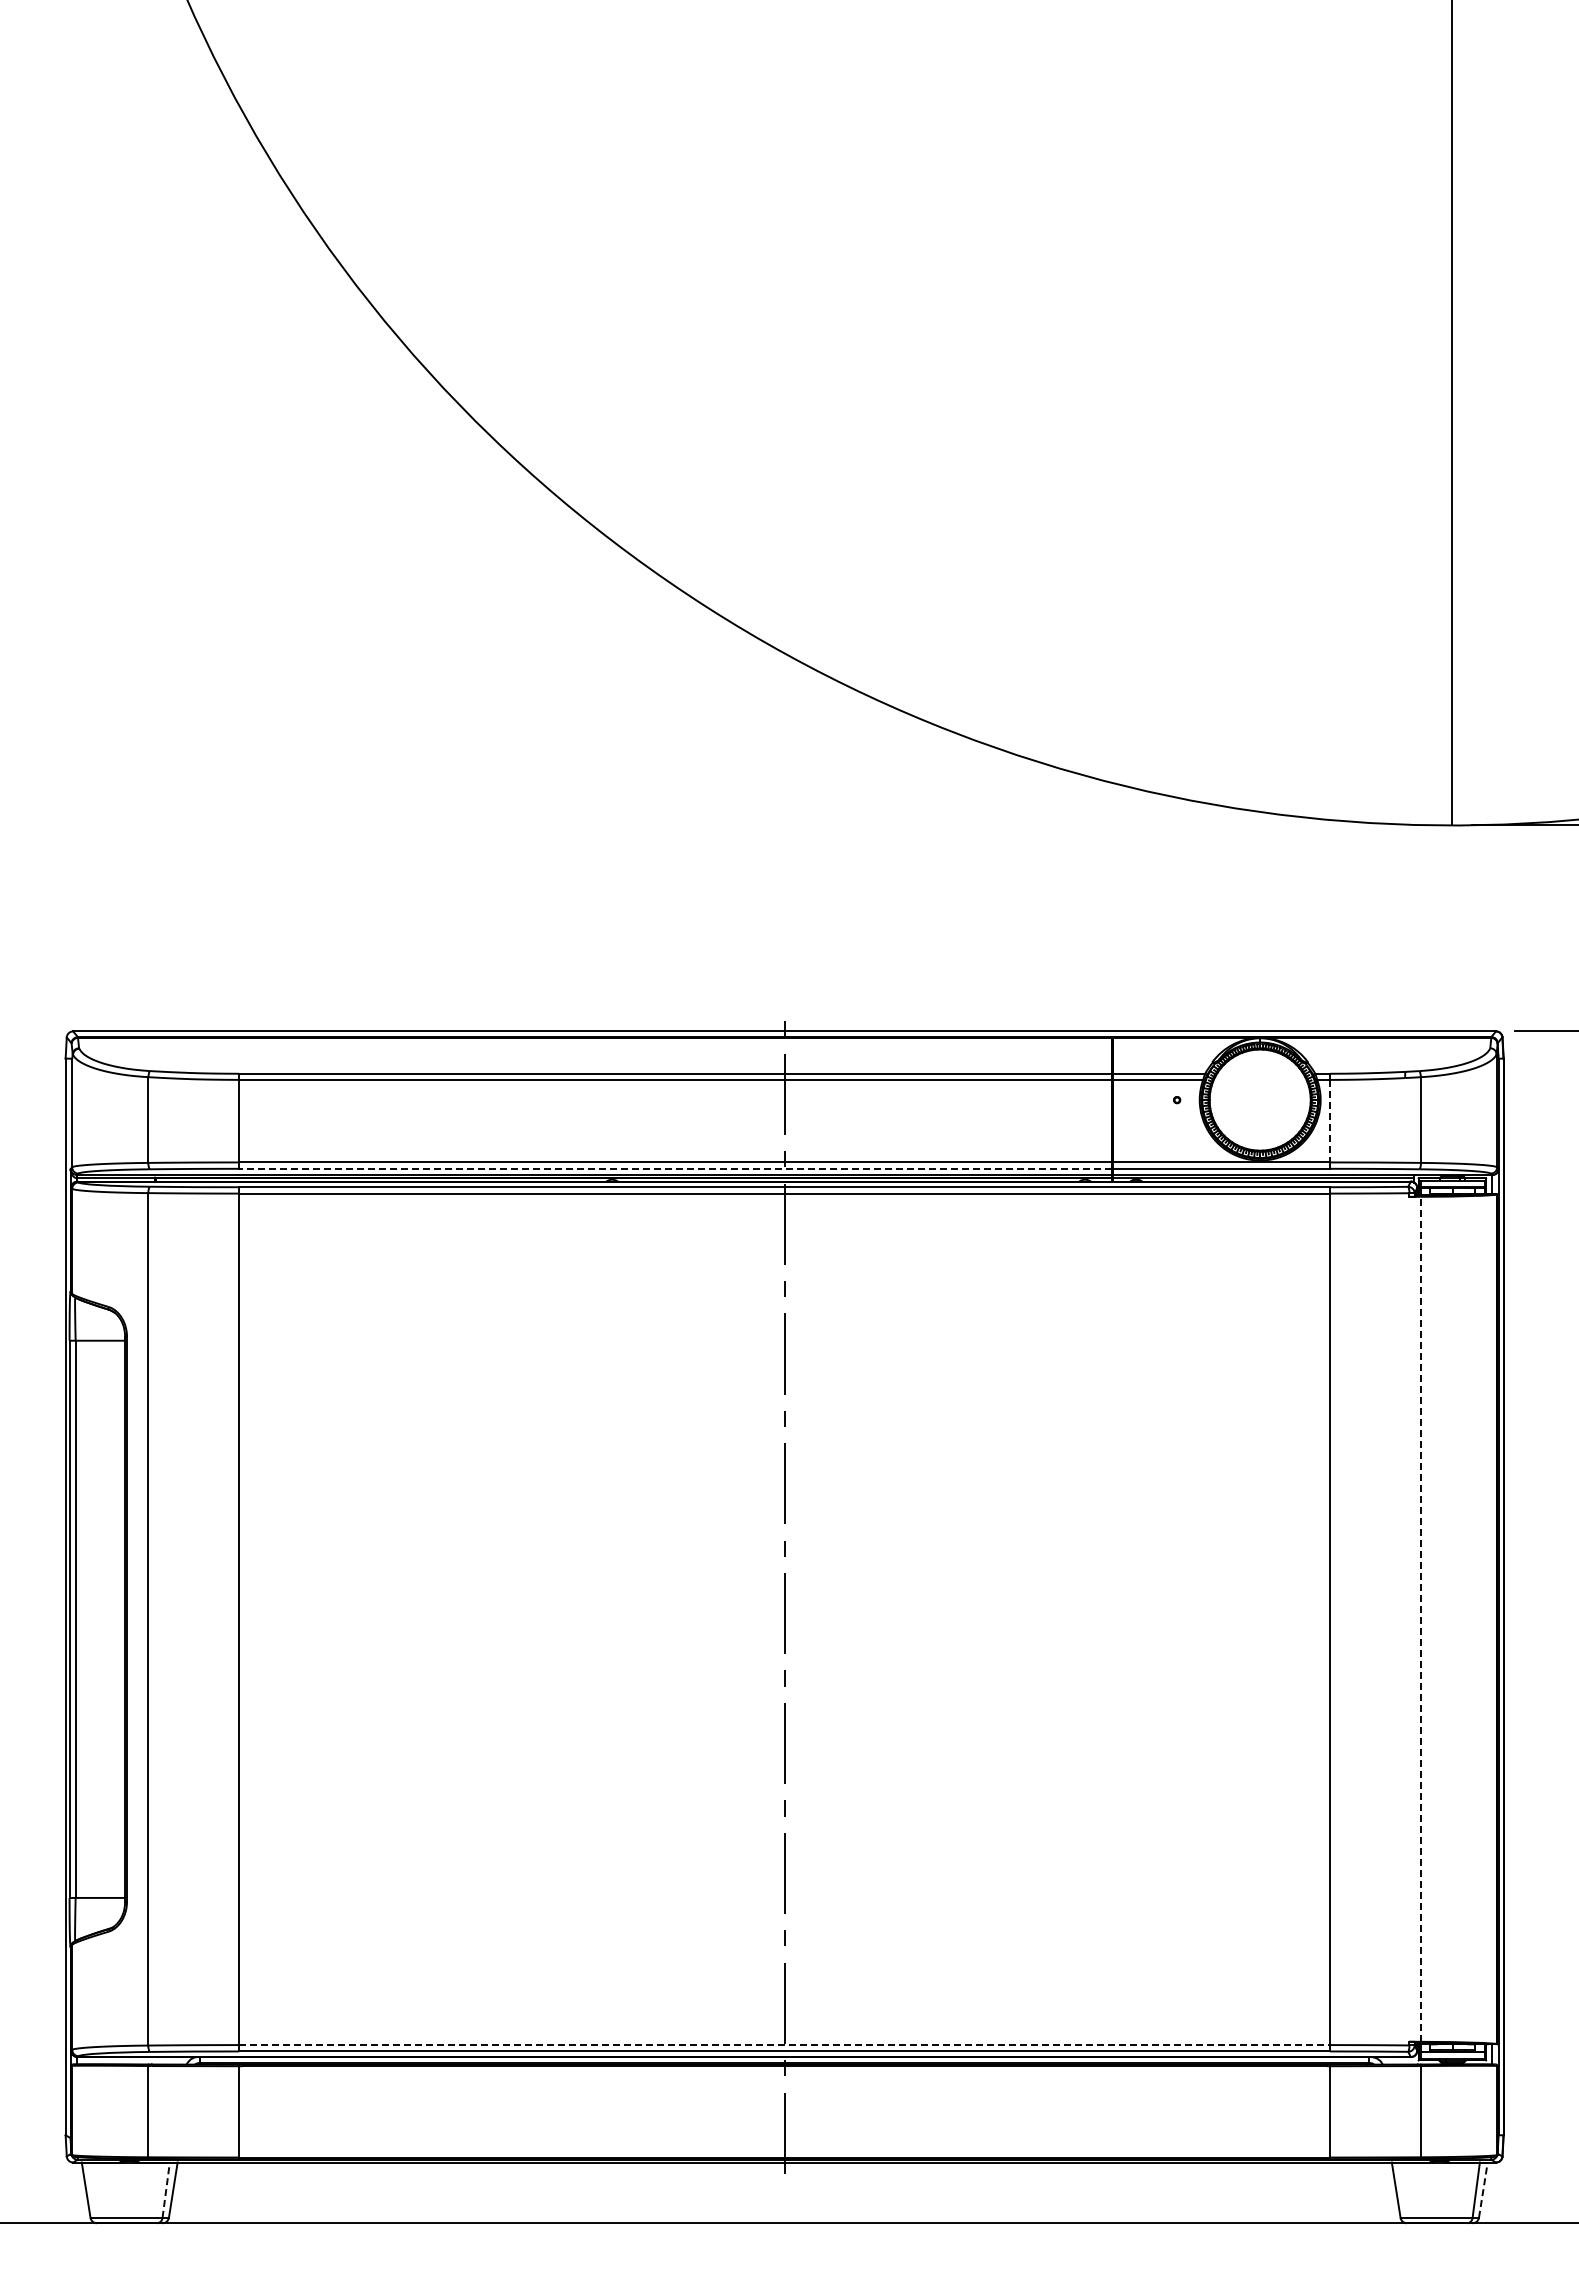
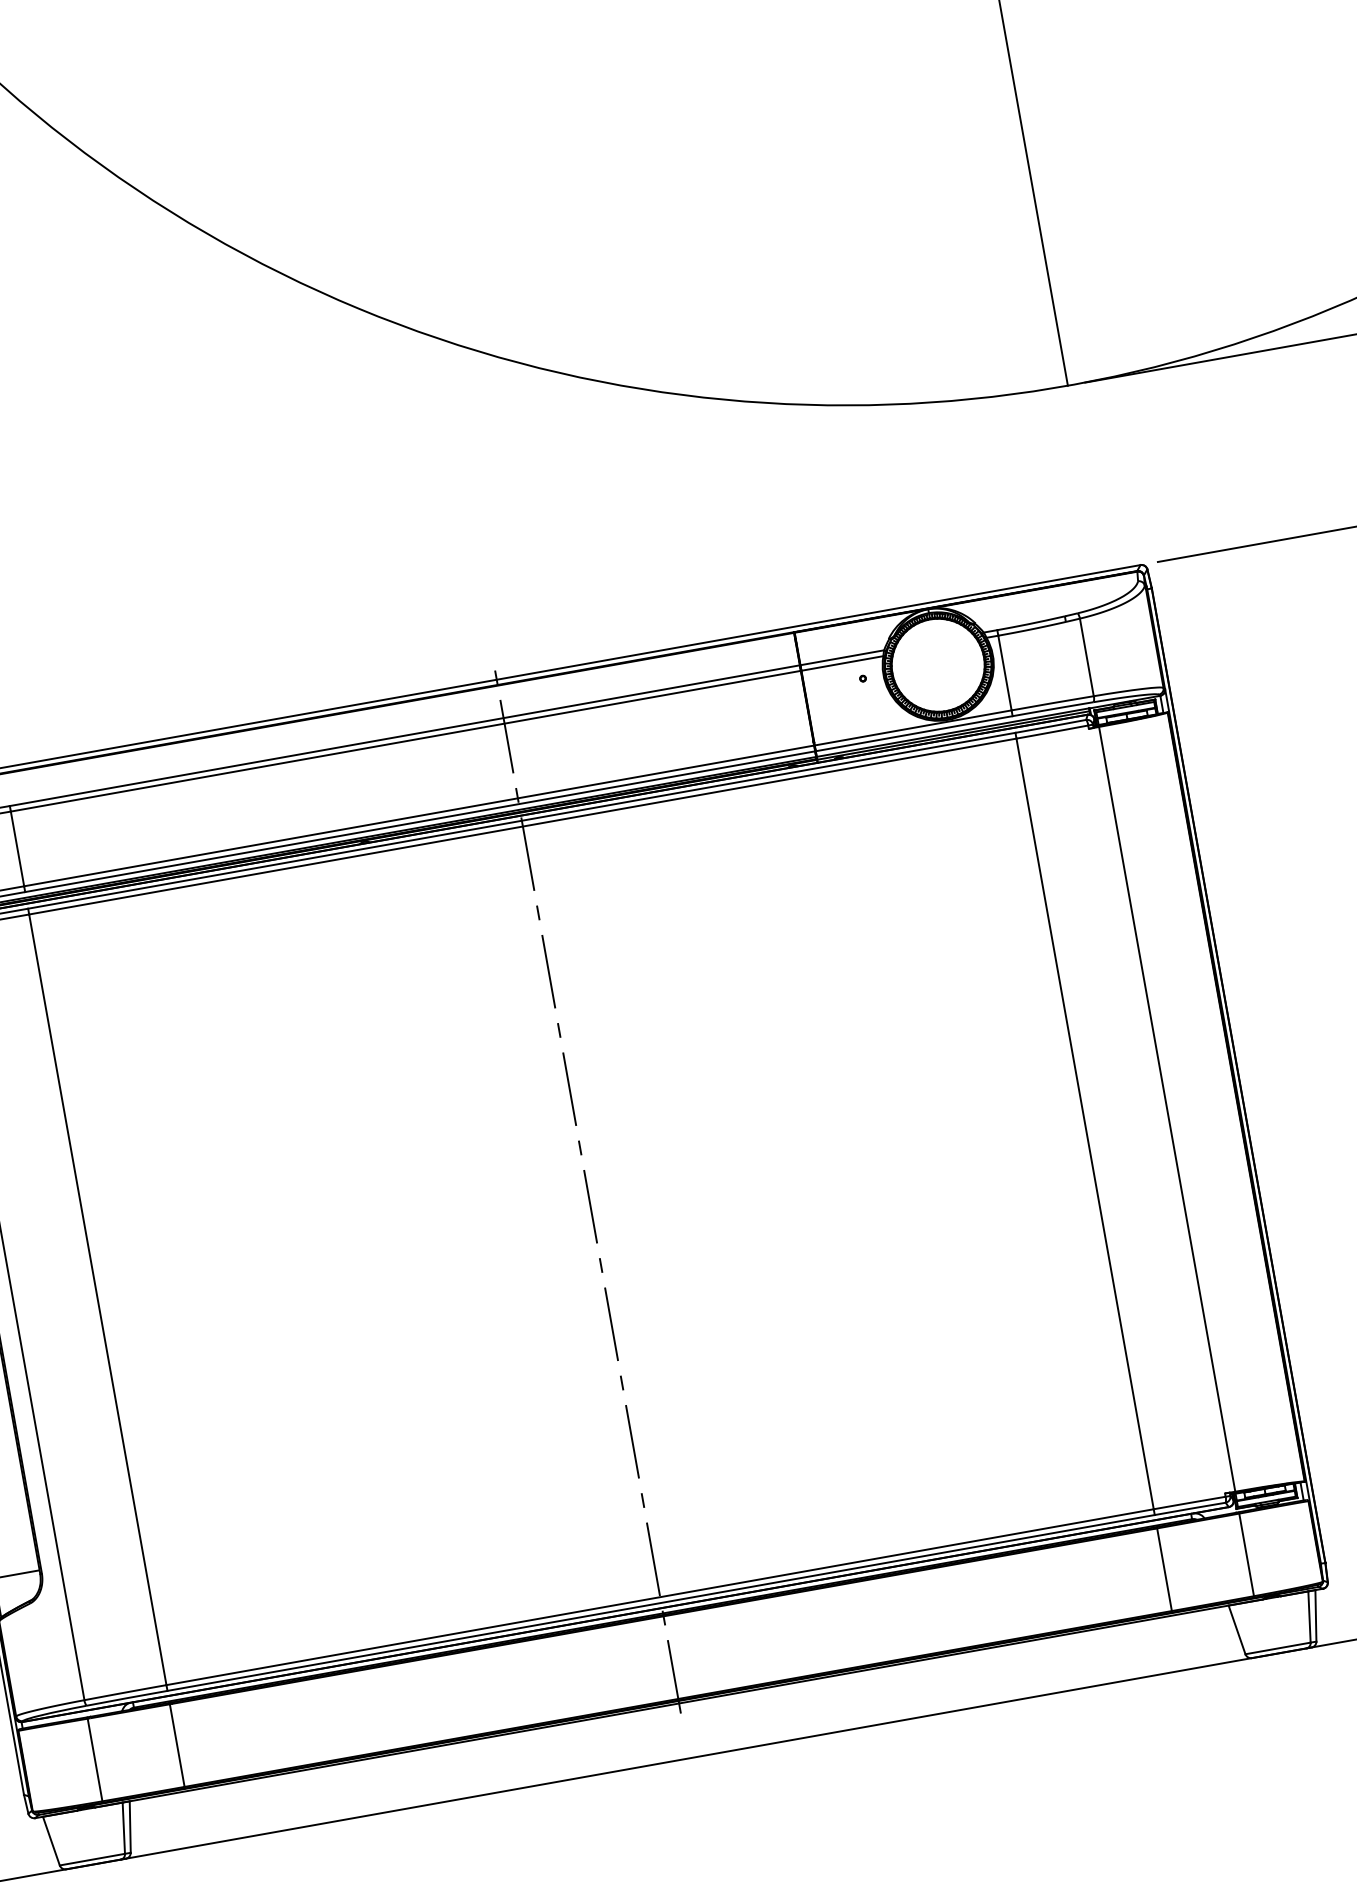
line: (1330, 1121) -> (1005, 673), dashed -> solid
line: (675, 1168) -> (420, 821), dashed -> solid
line: (1420, 1618) -> (1166, 1108), dashed -> solid
line: (785, 2045) -> (661, 1597), dashed -> solid
line: (1483, 2189) -> (1315, 1615), dashed -> solid
line: (166, 2190) -> (124, 1828), dashed -> solid

